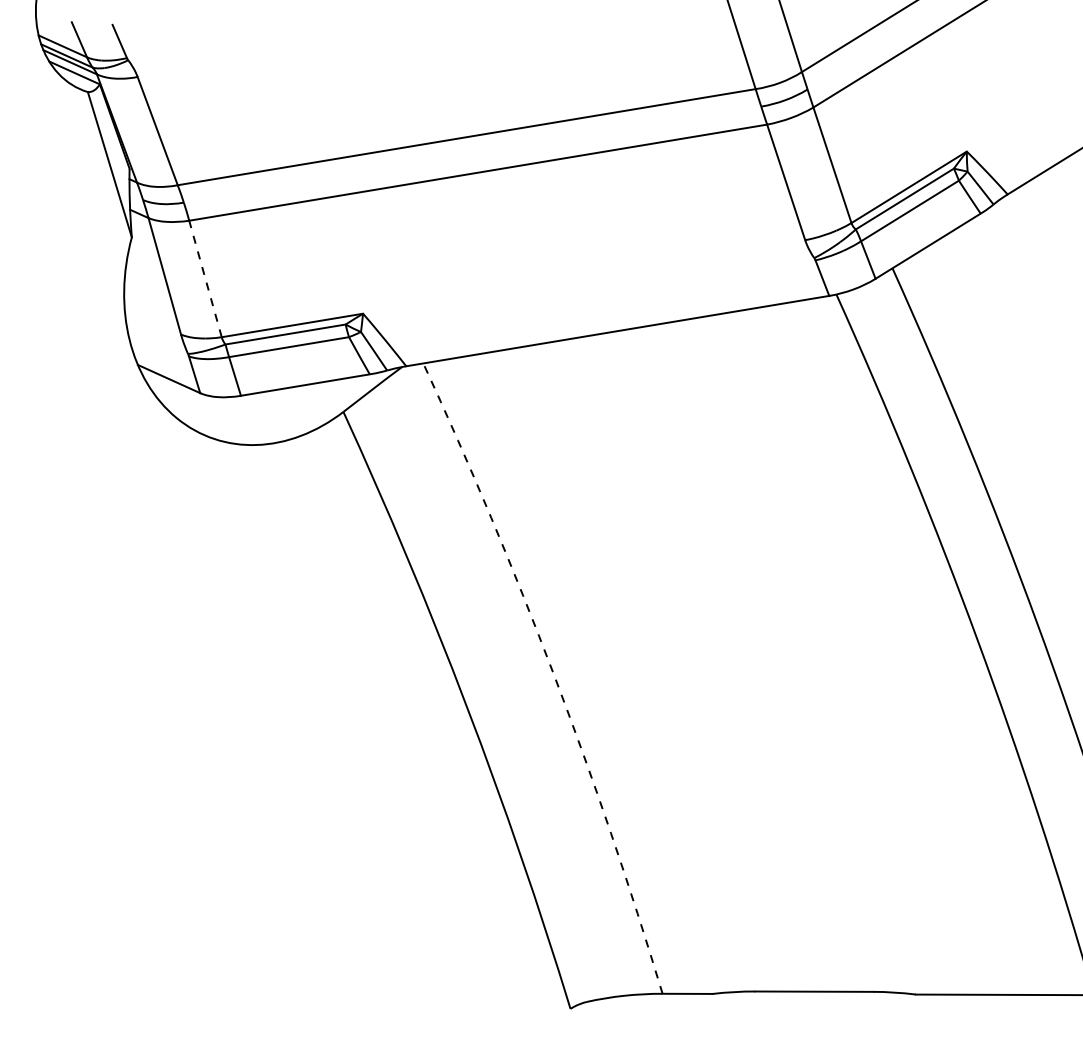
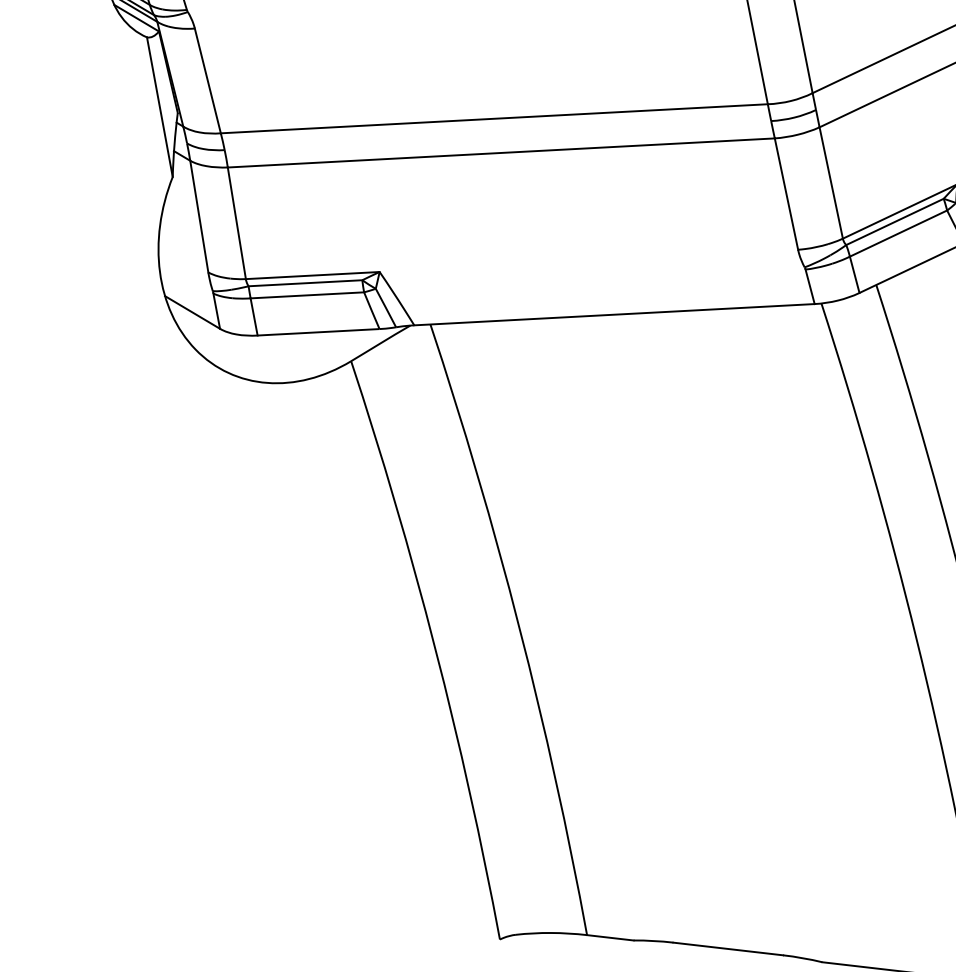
line: (205, 278) -> (236, 222), dashed -> solid
arc: (553, 674) -> (518, 627), dashed -> solid

